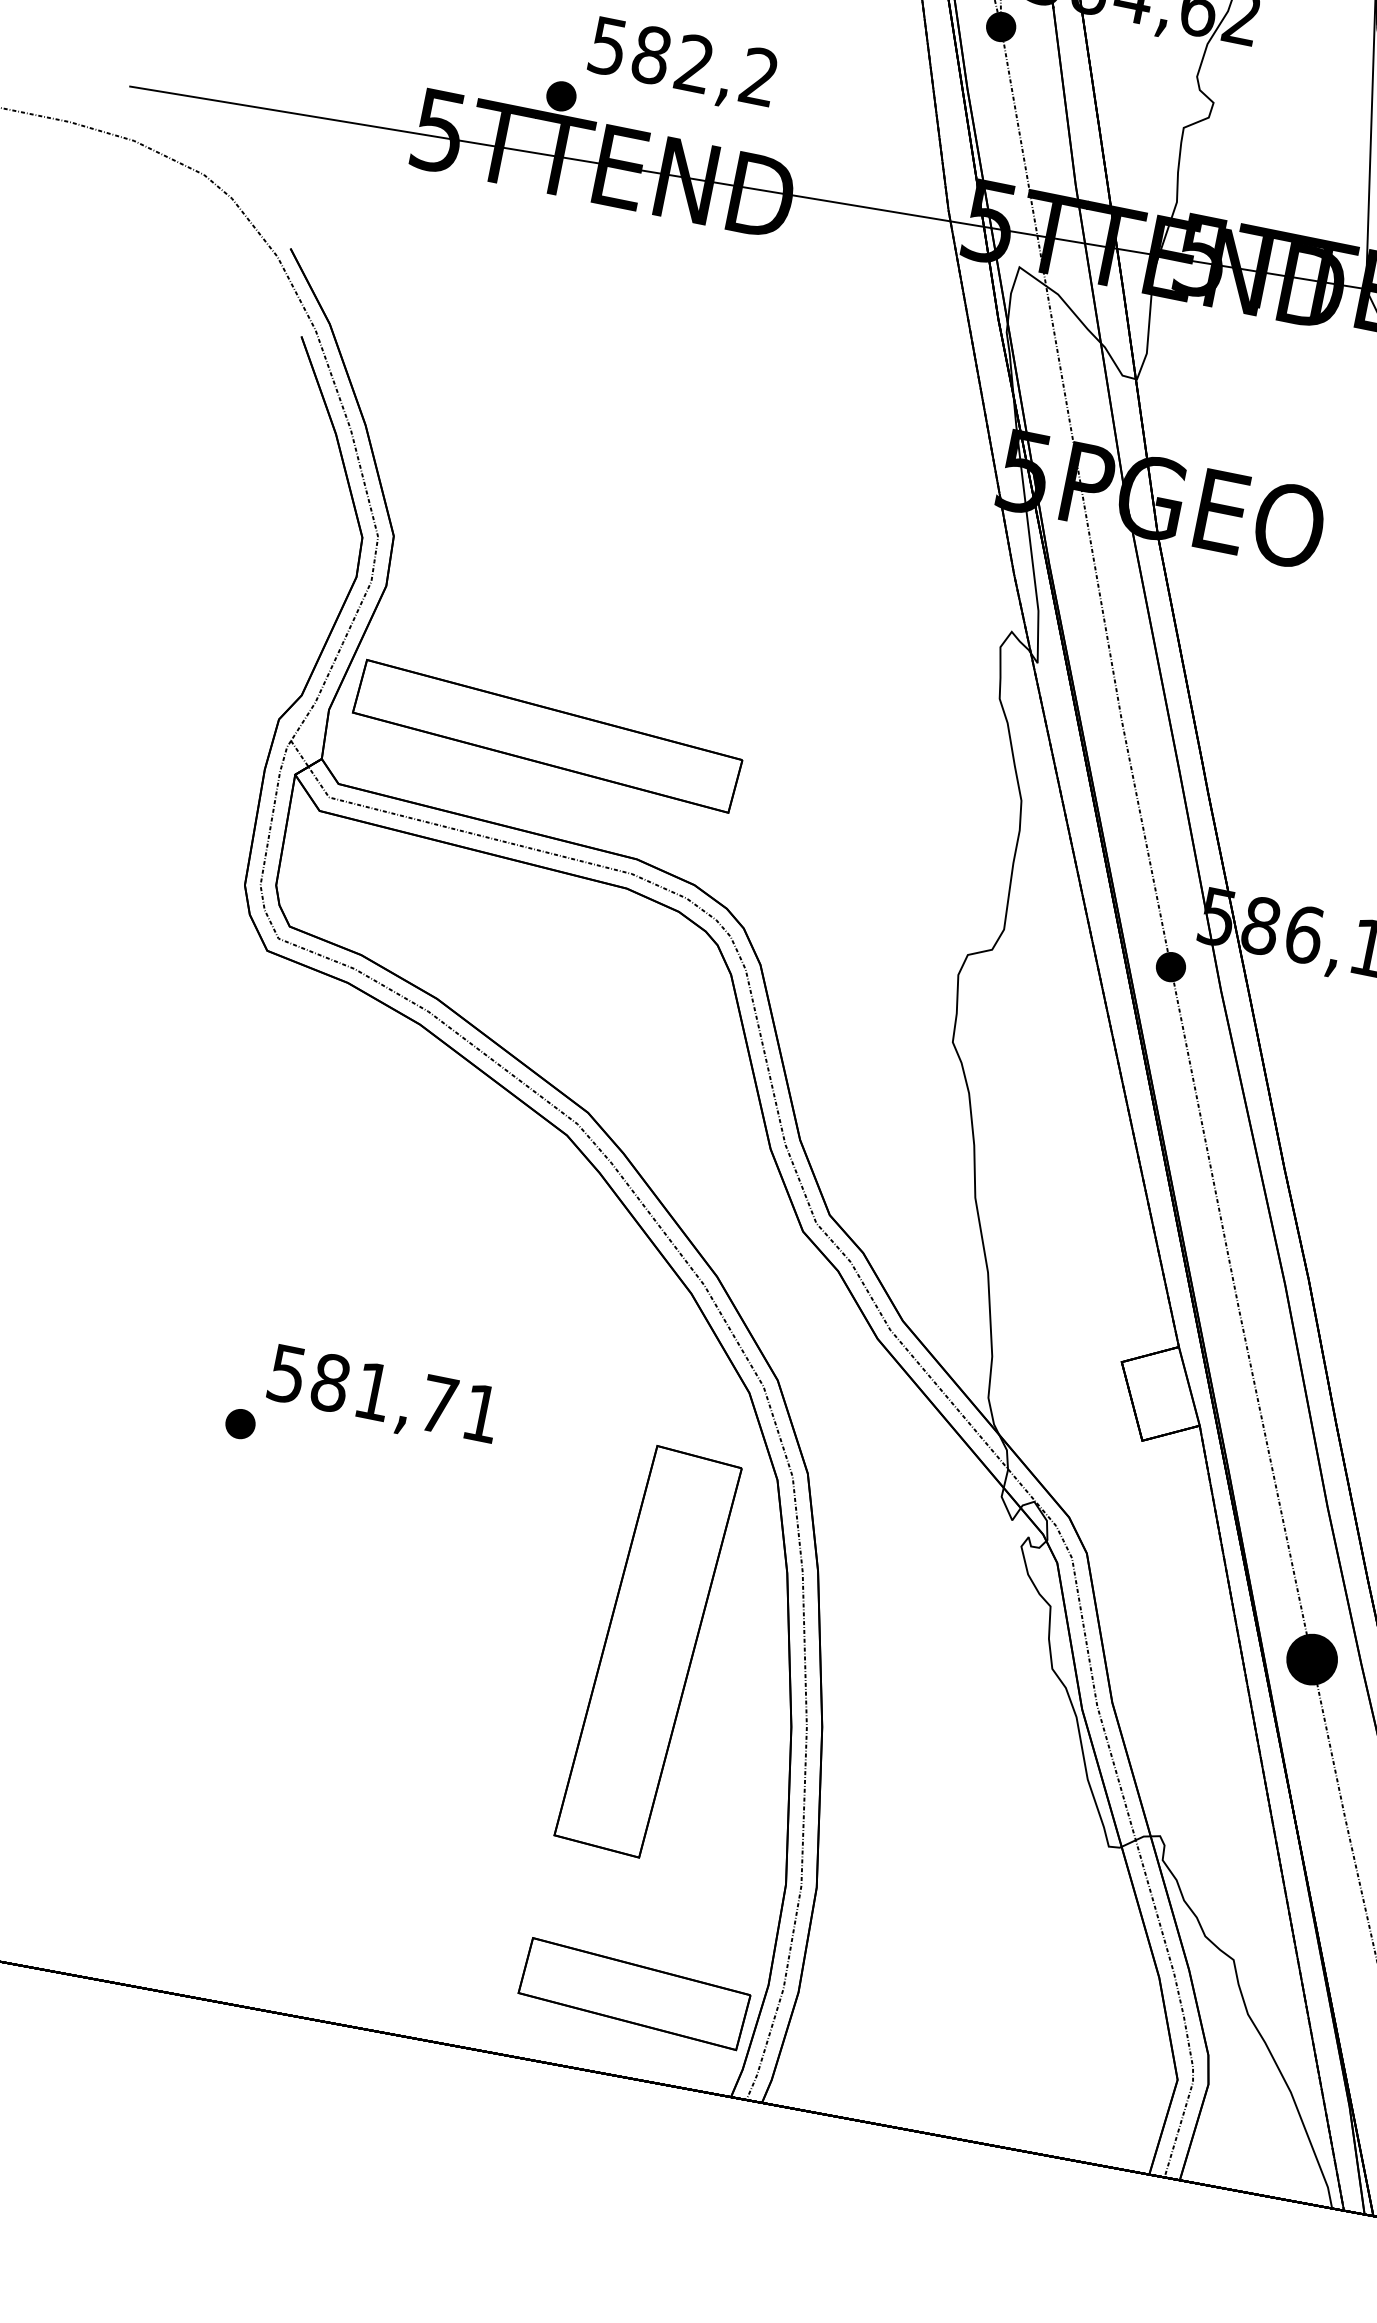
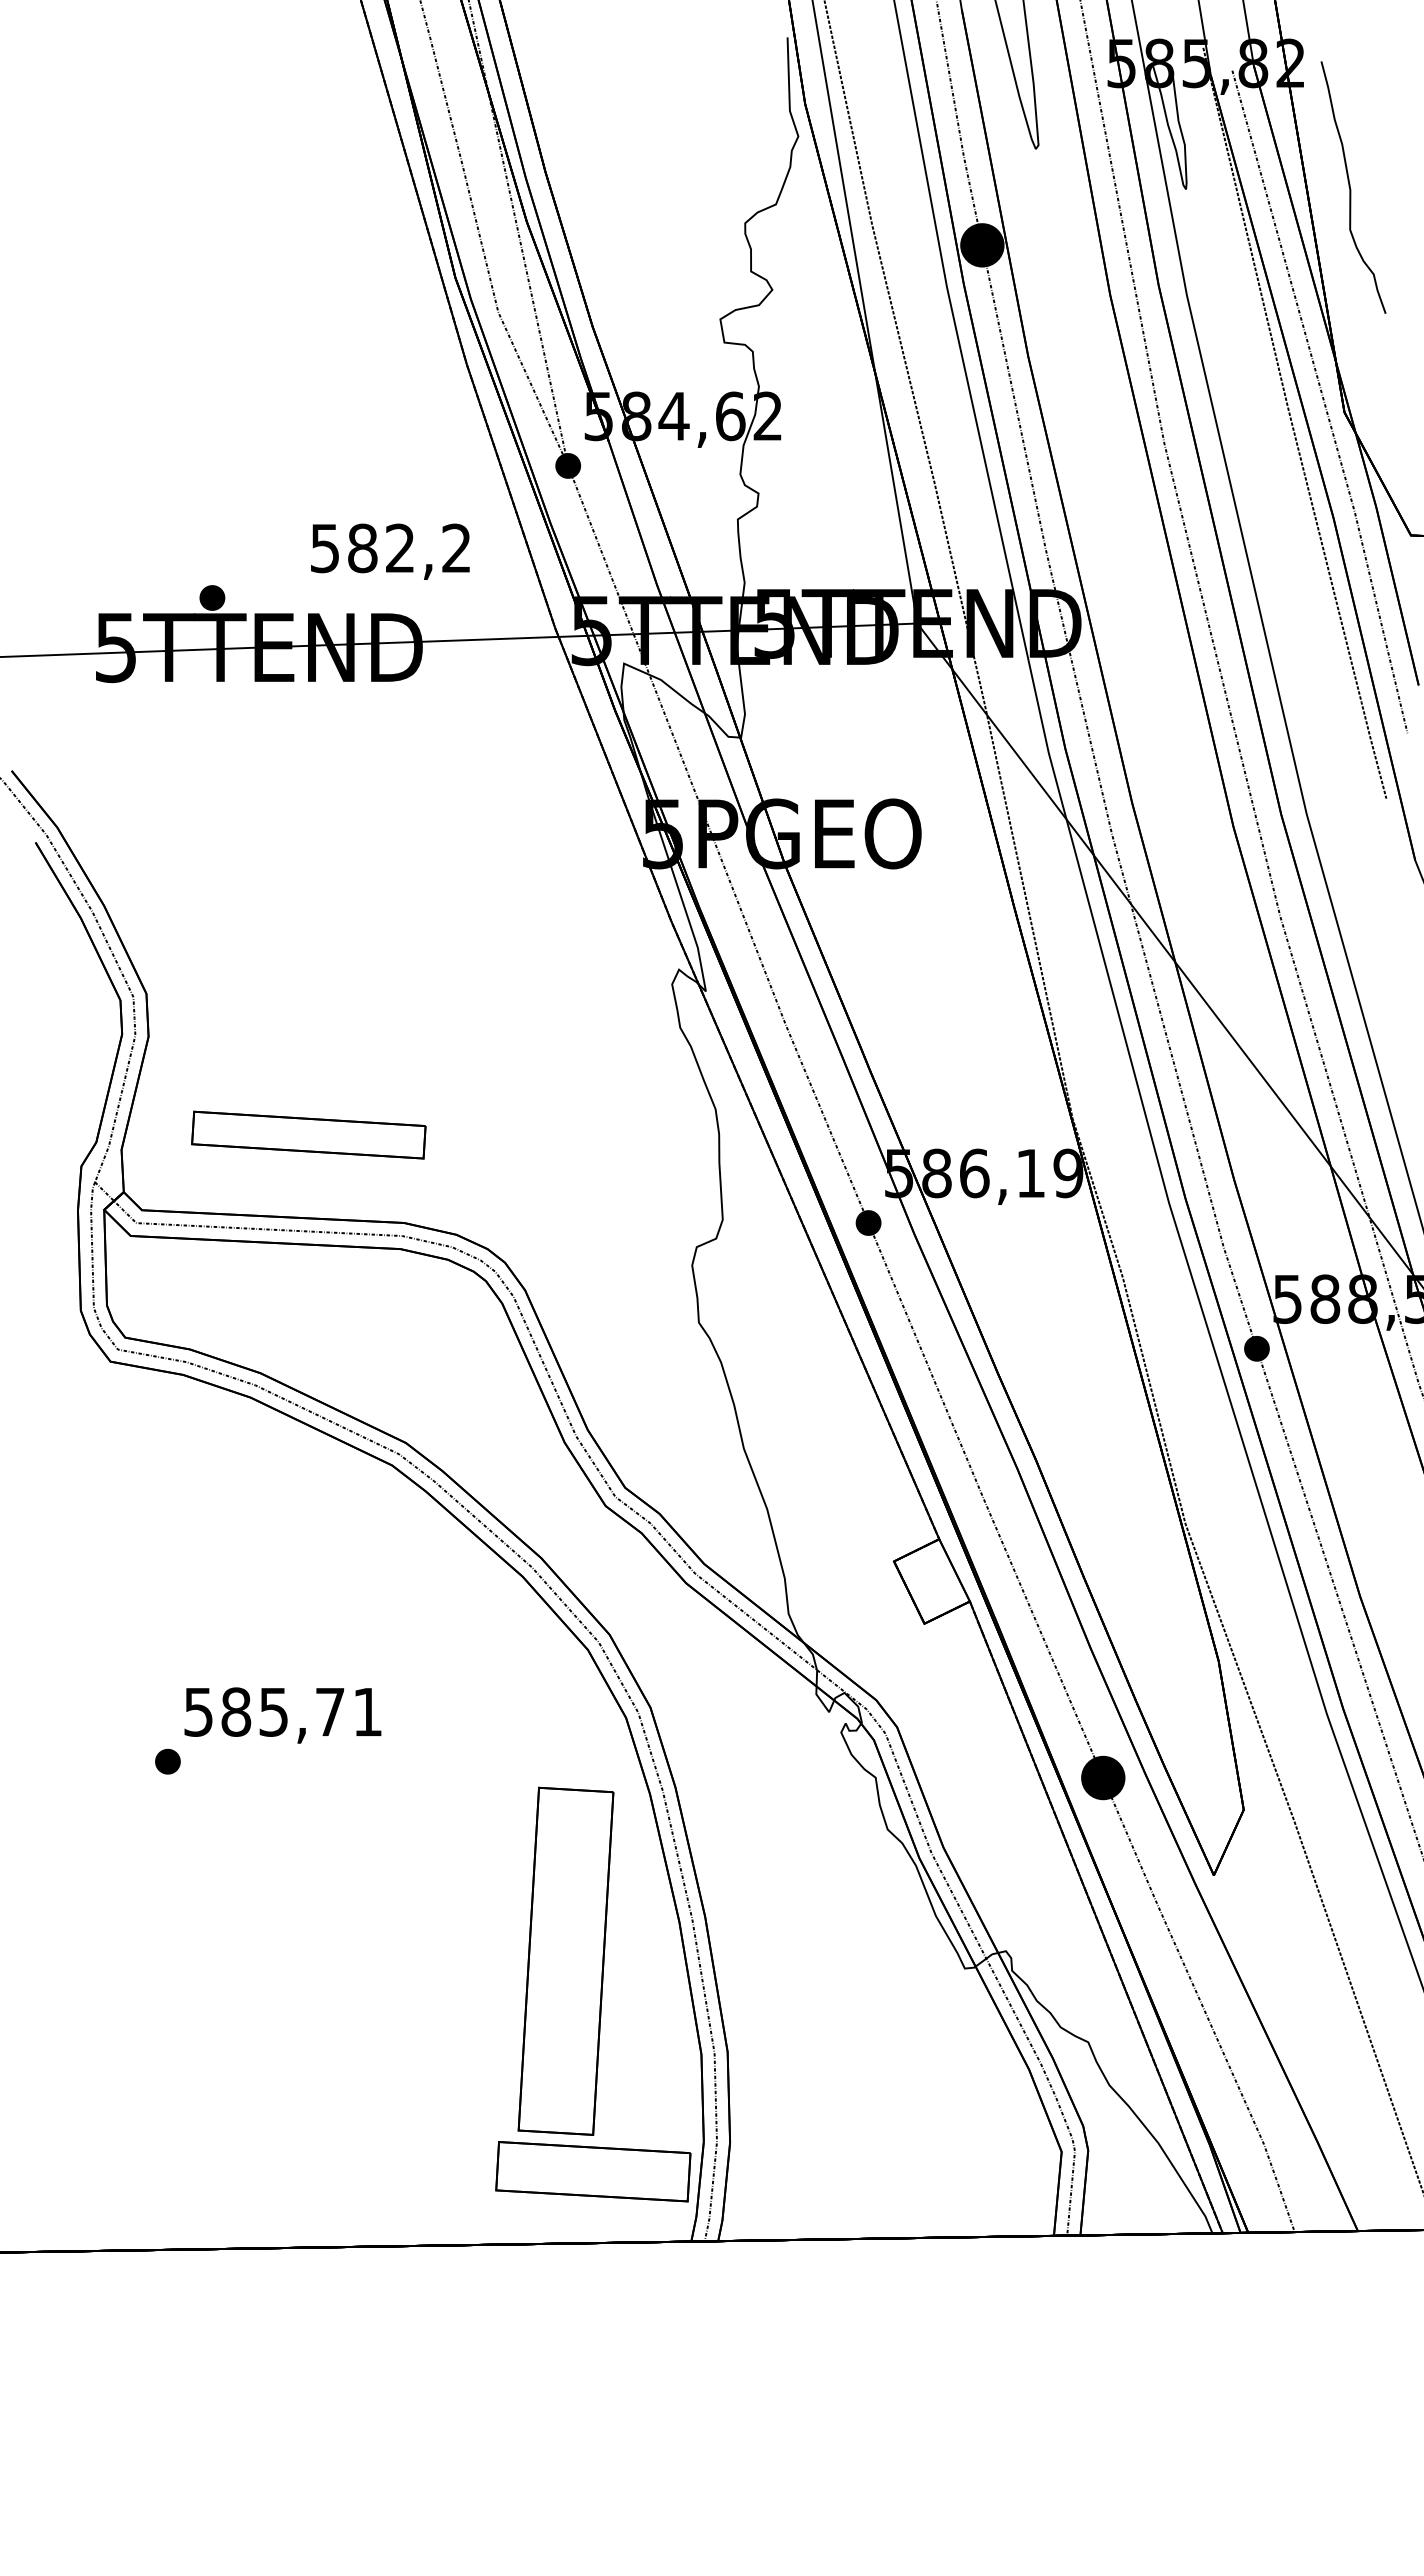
text: (682, 65) -> (390, 551), moved
part: (547, 735) -> (308, 1134), size x0.7
text: (373, 1391) -> (273, 1712), 581,71 -> 585,71
part: (647, 1650) -> (565, 1960), moved

